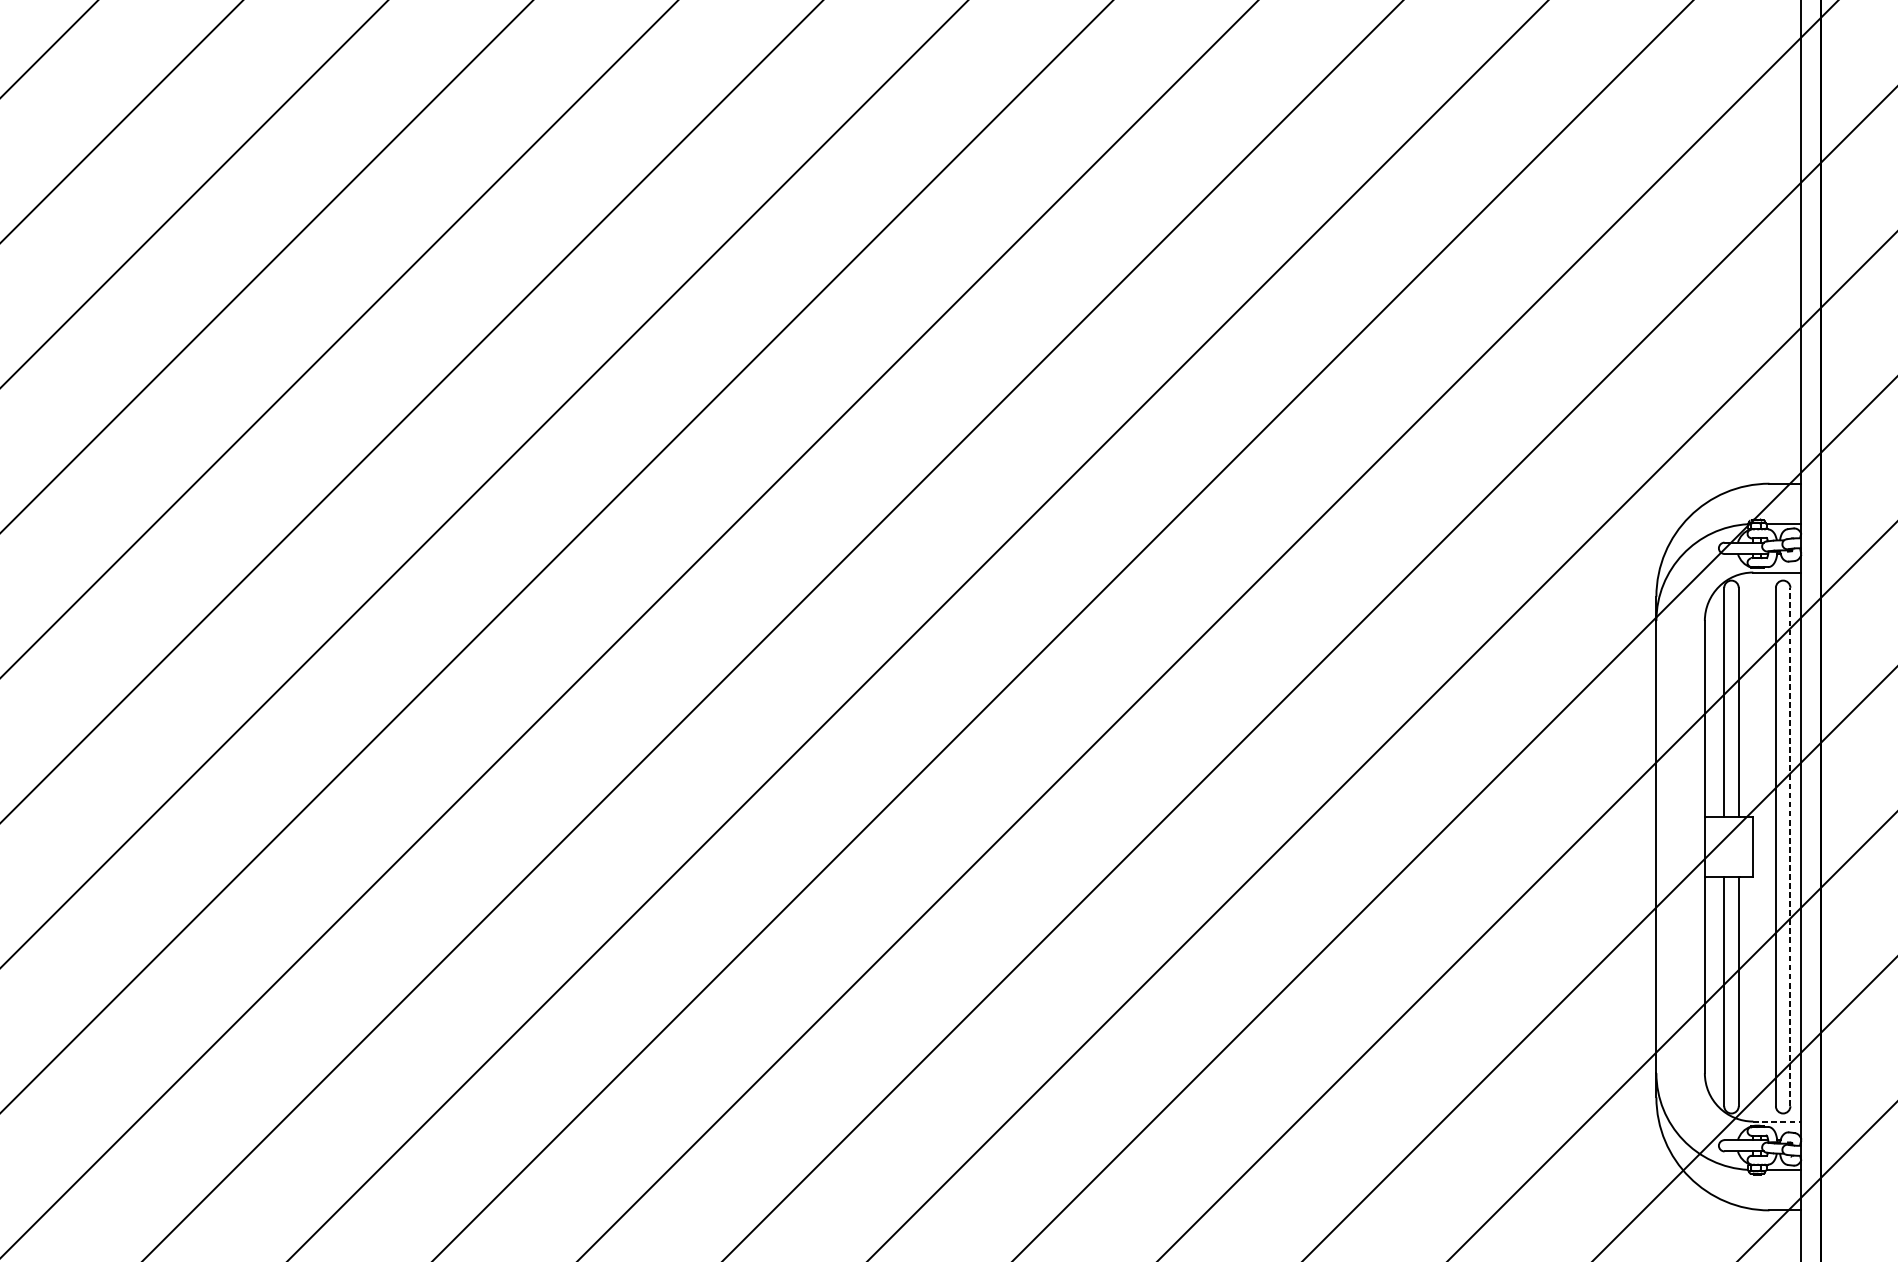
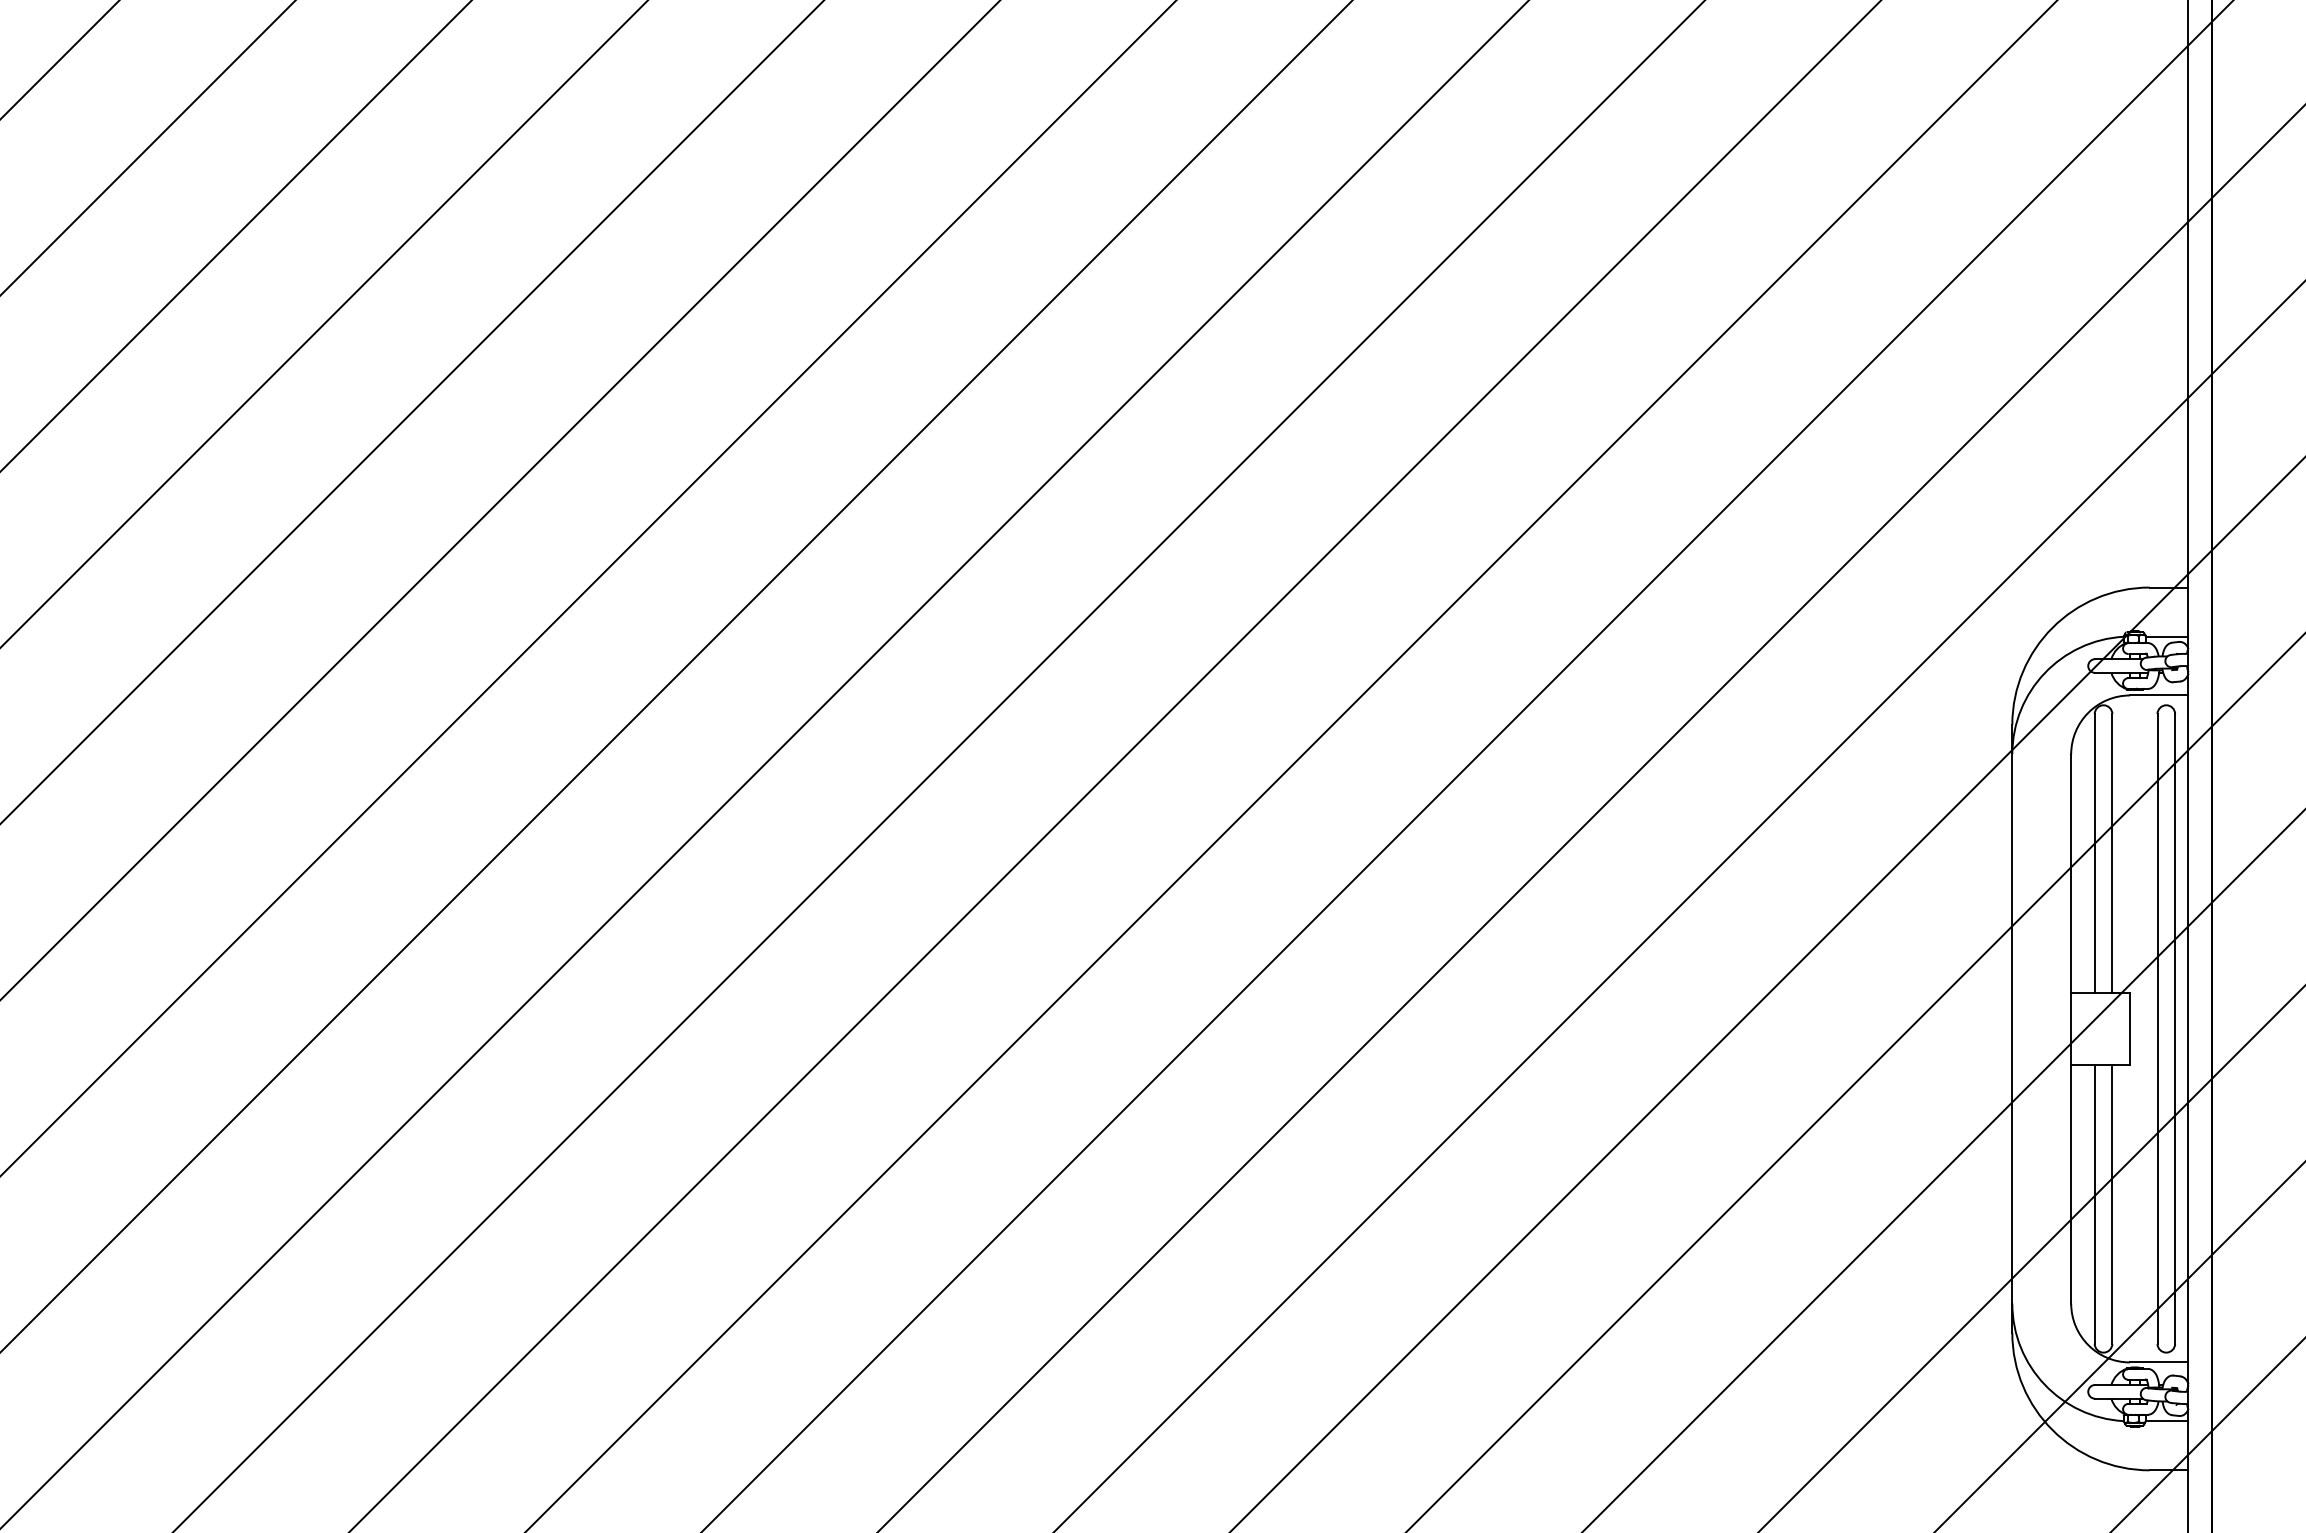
line: (1790, 846) -> (2175, 1028), dashed -> solid
line: (1777, 1121) -> (2159, 1362), dashed -> solid

